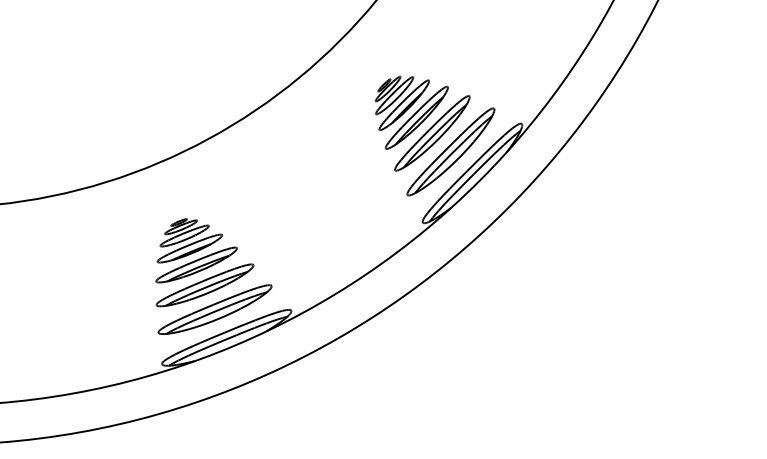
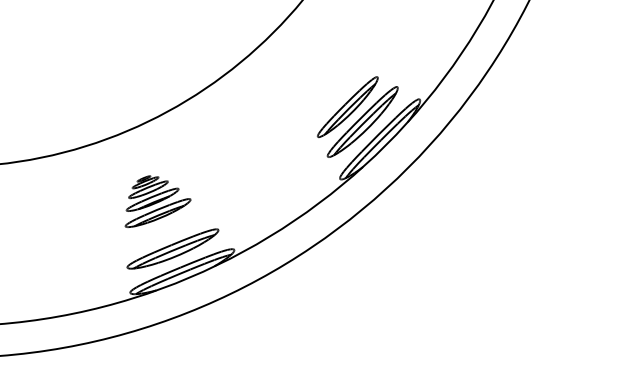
part: (411, 112) -> (331, 90), removed
part: (204, 285) -> (164, 229), removed

